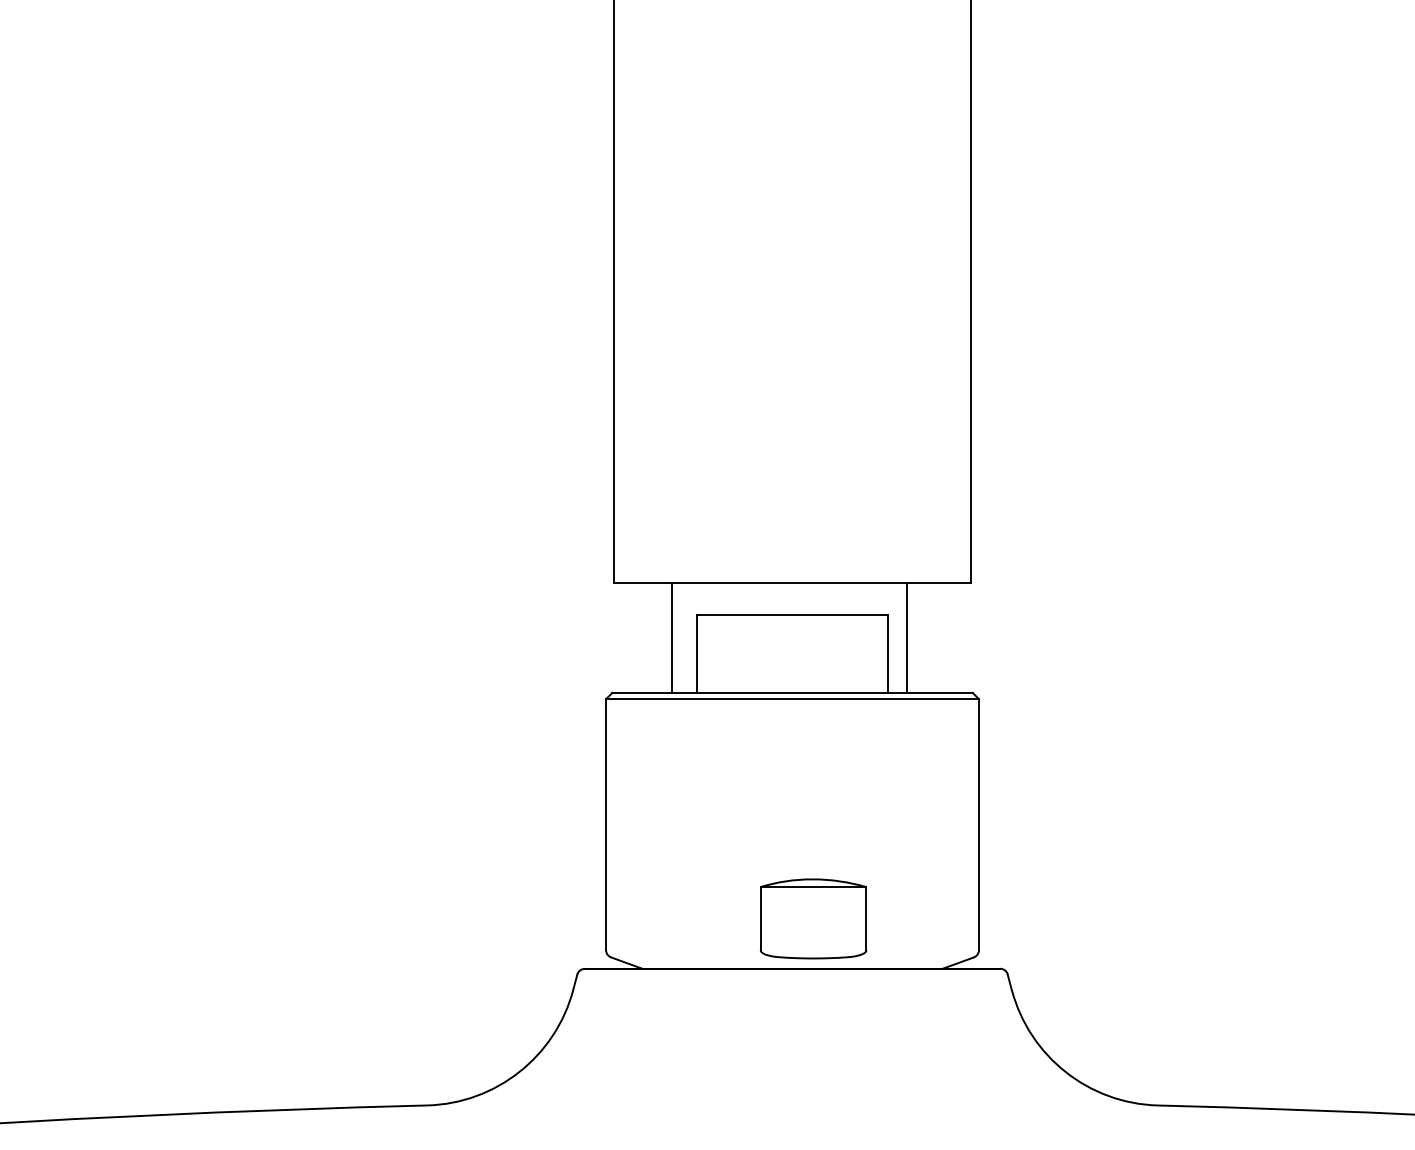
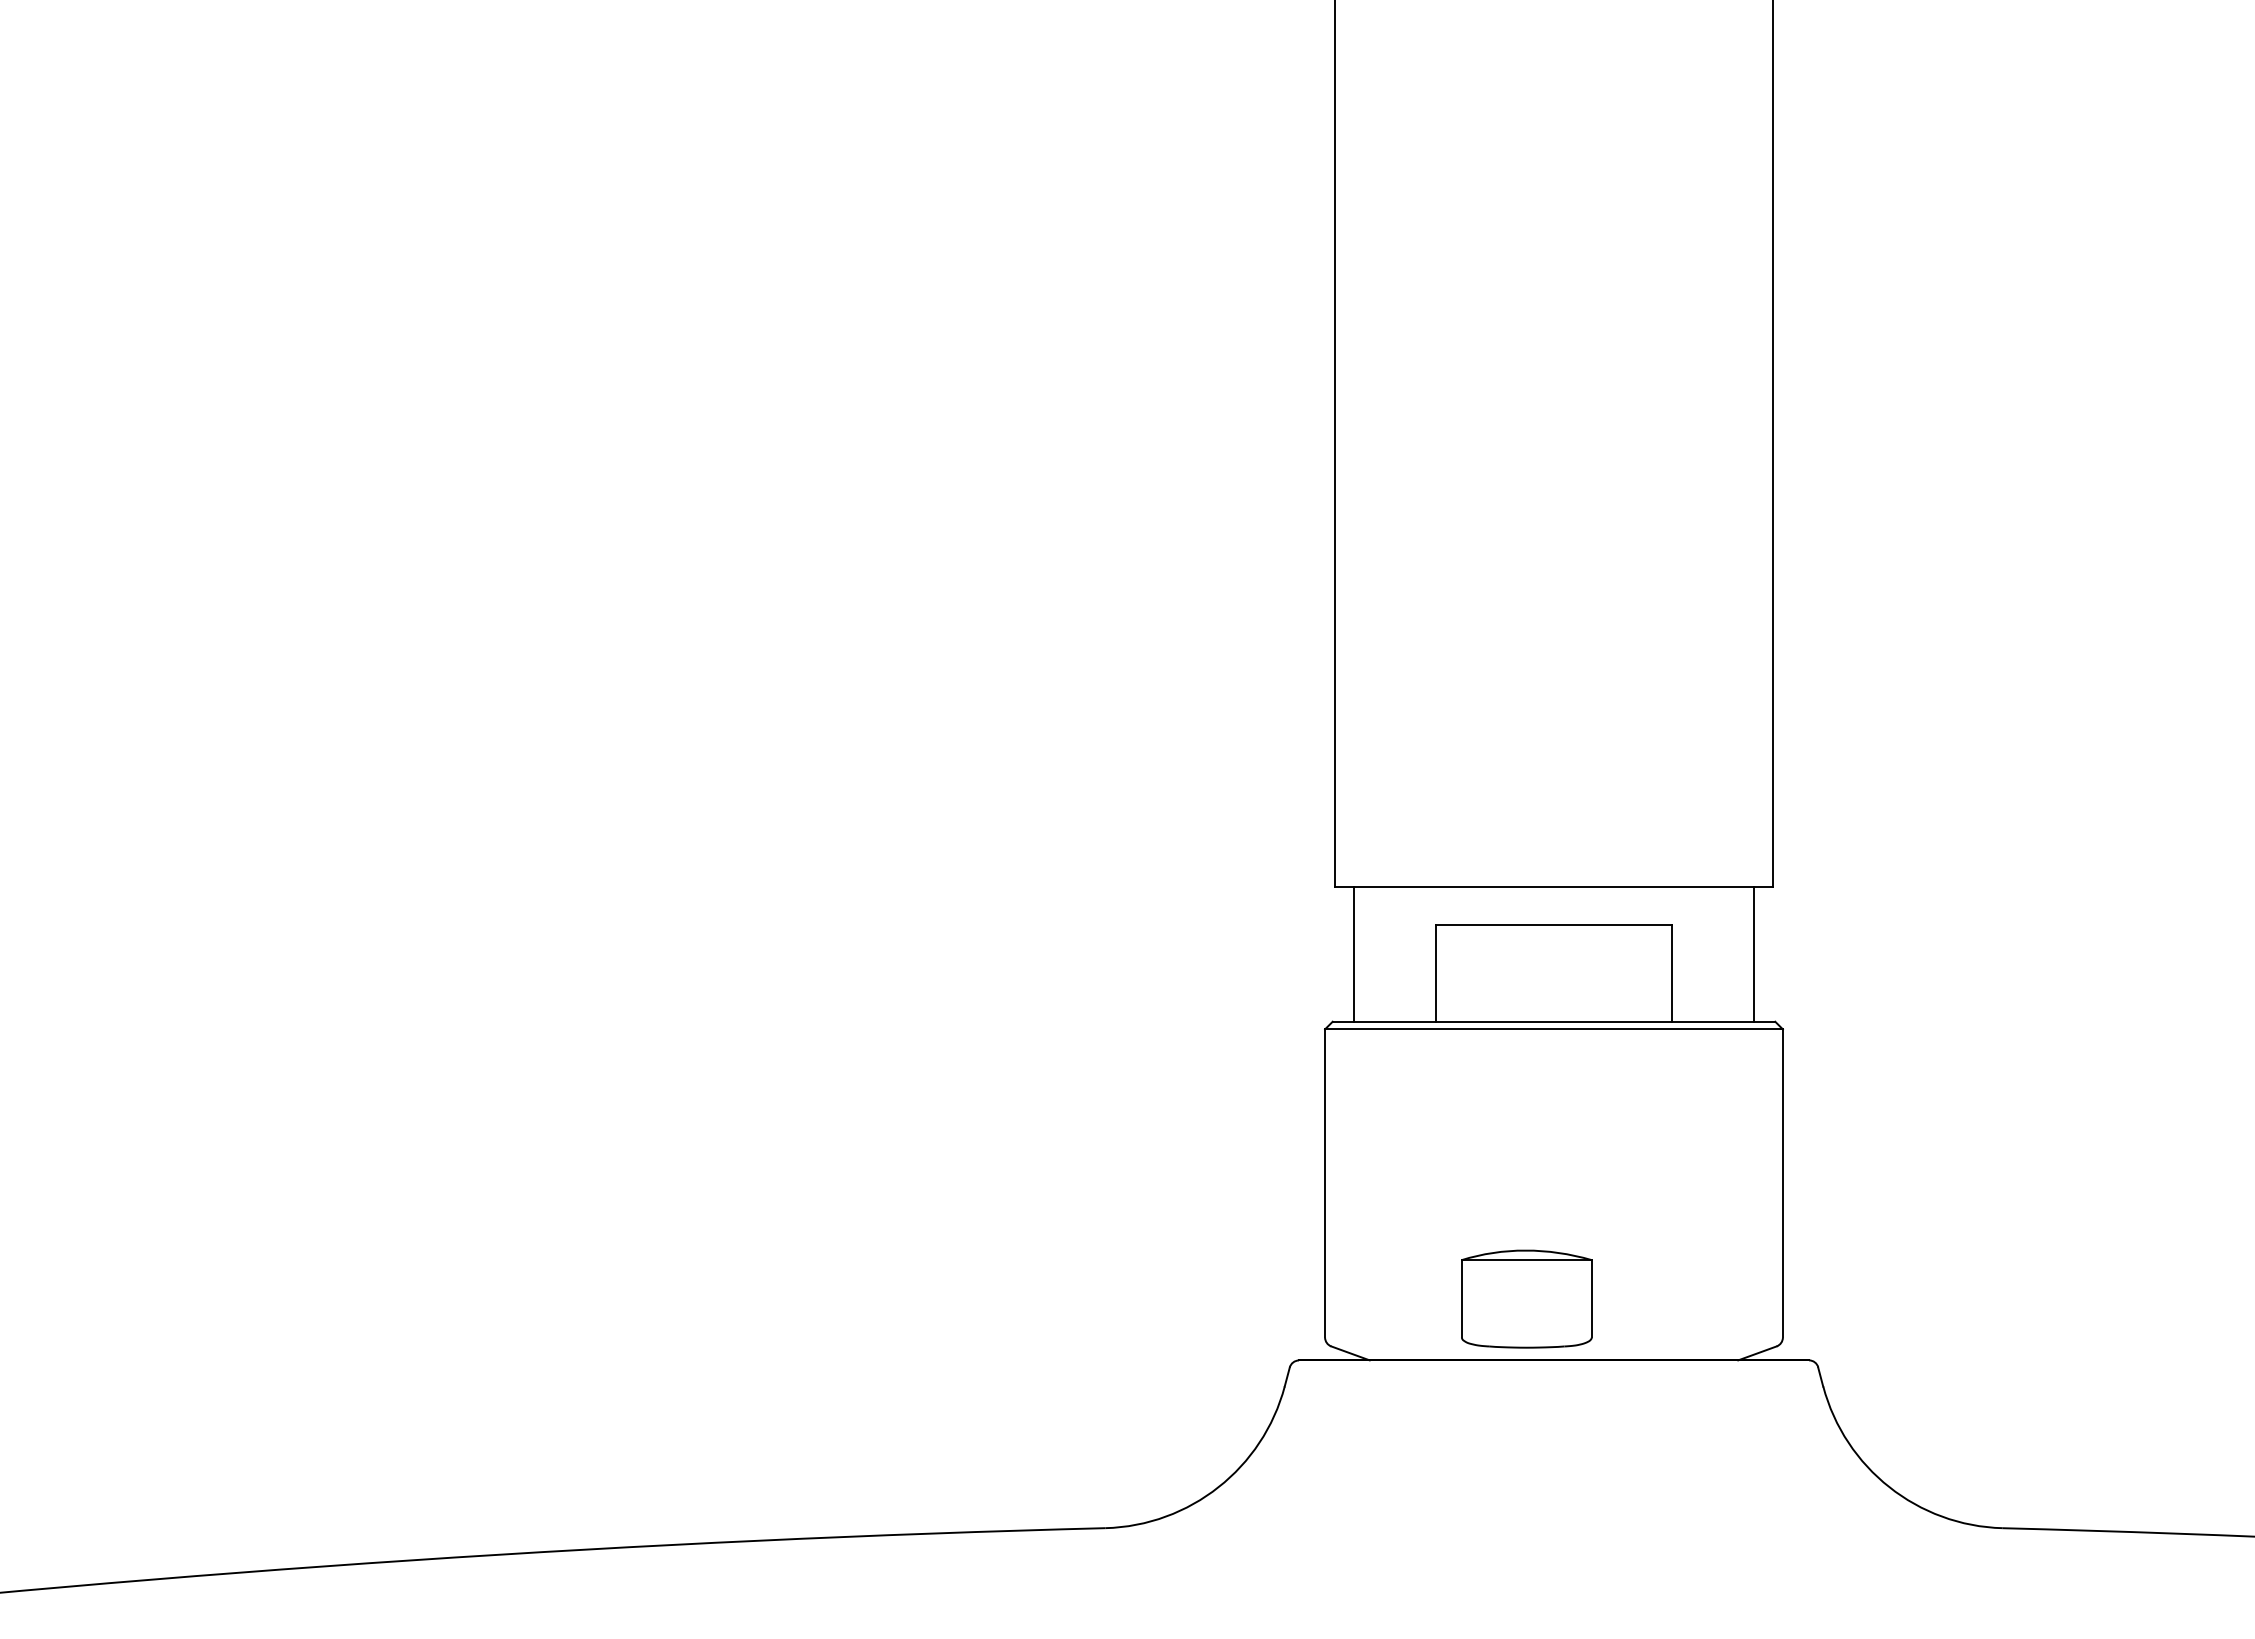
line: (671, 638) -> (1353, 954), moved
line: (906, 638) -> (1754, 954), moved
part: (813, 918) -> (1526, 1298), moved

